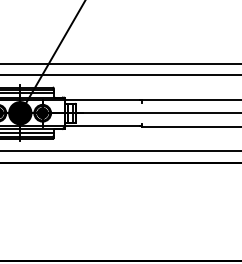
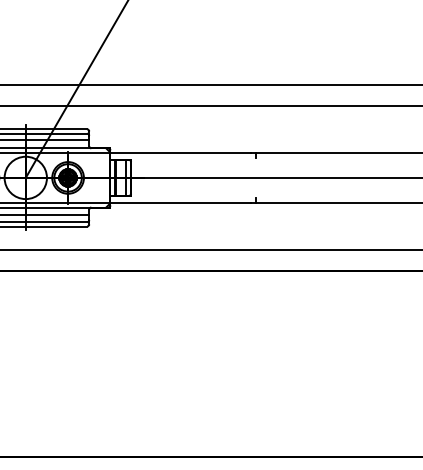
fill: (20, 113) -> (26, 178), removed

